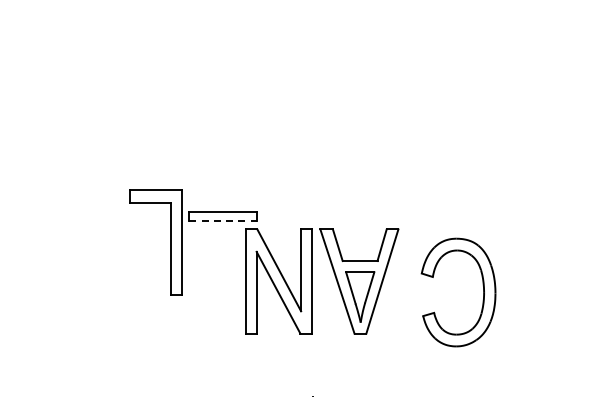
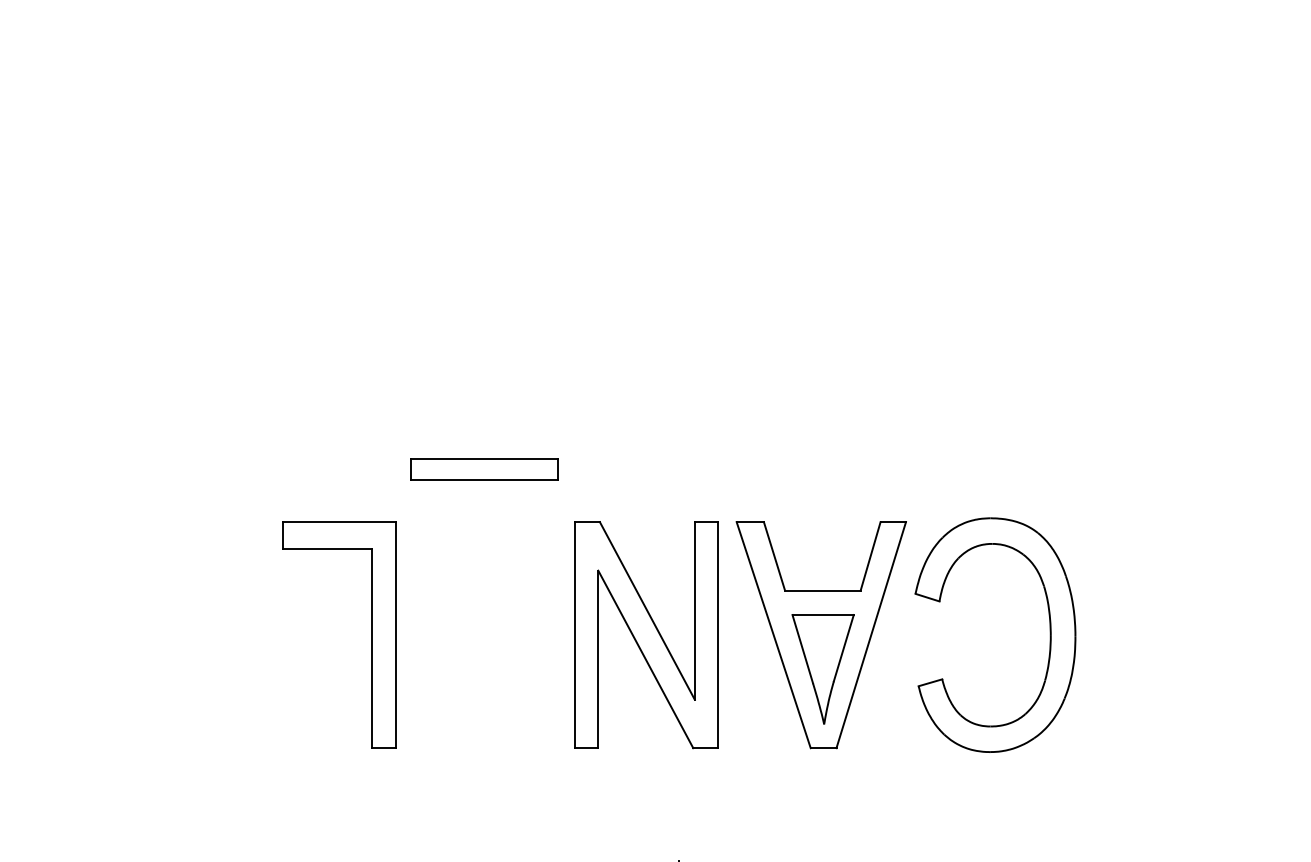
line: (223, 220) -> (485, 478), dashed -> solid
part: (170, 242) -> (370, 635), moved
part: (312, 281) -> (719, 635), moved

